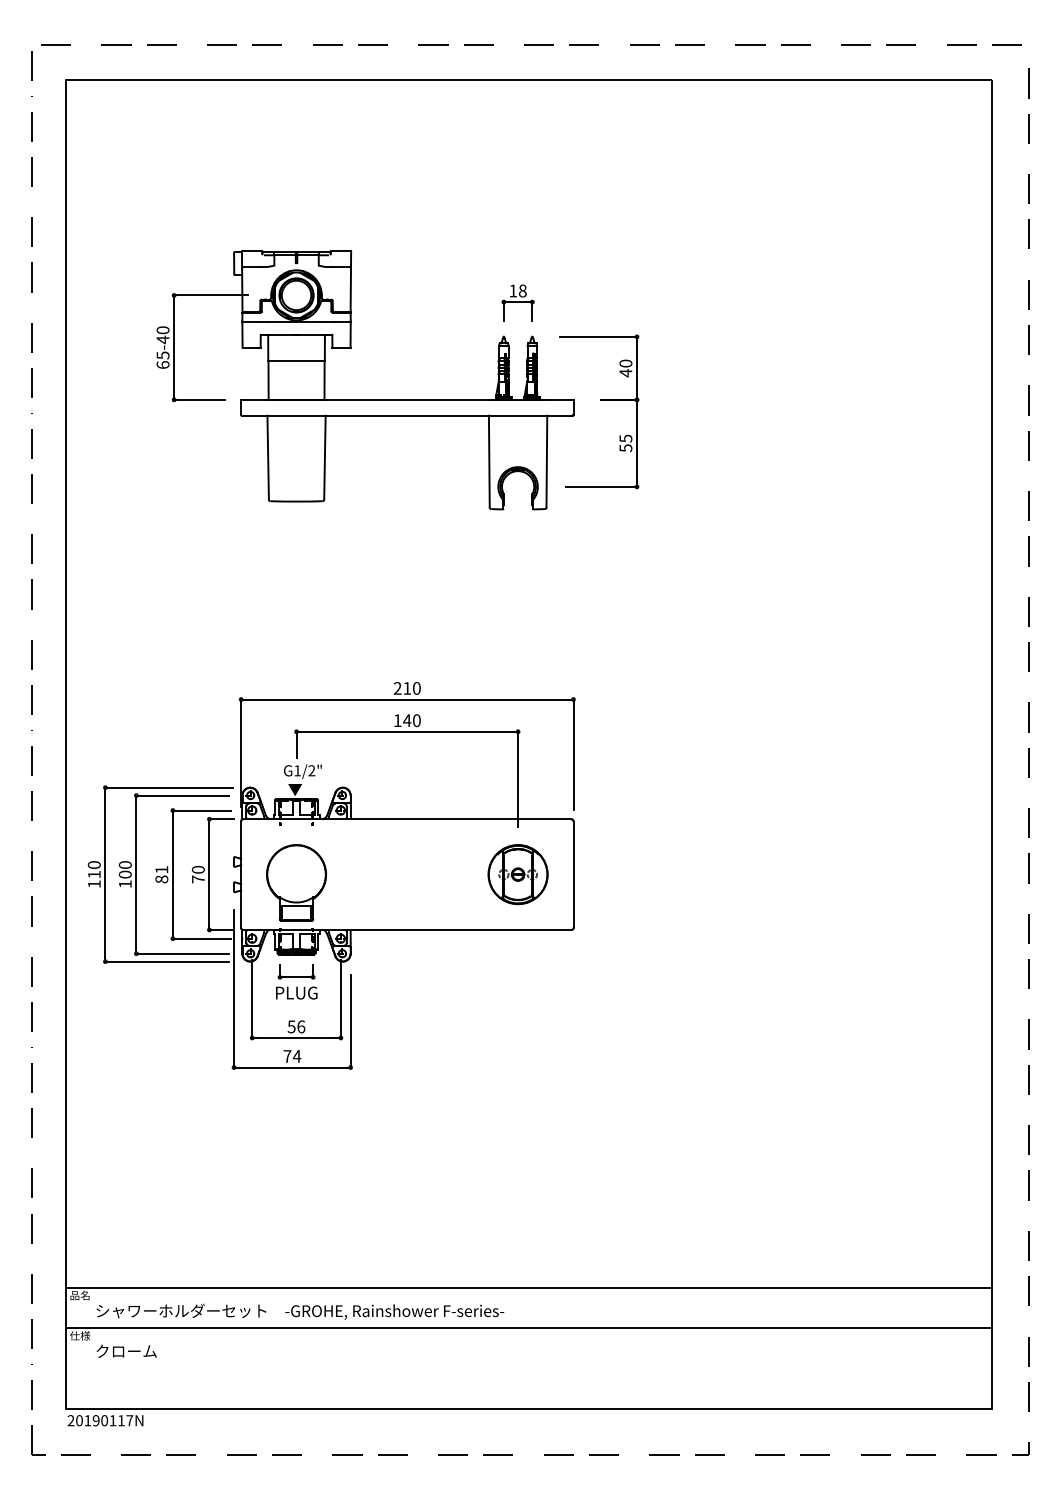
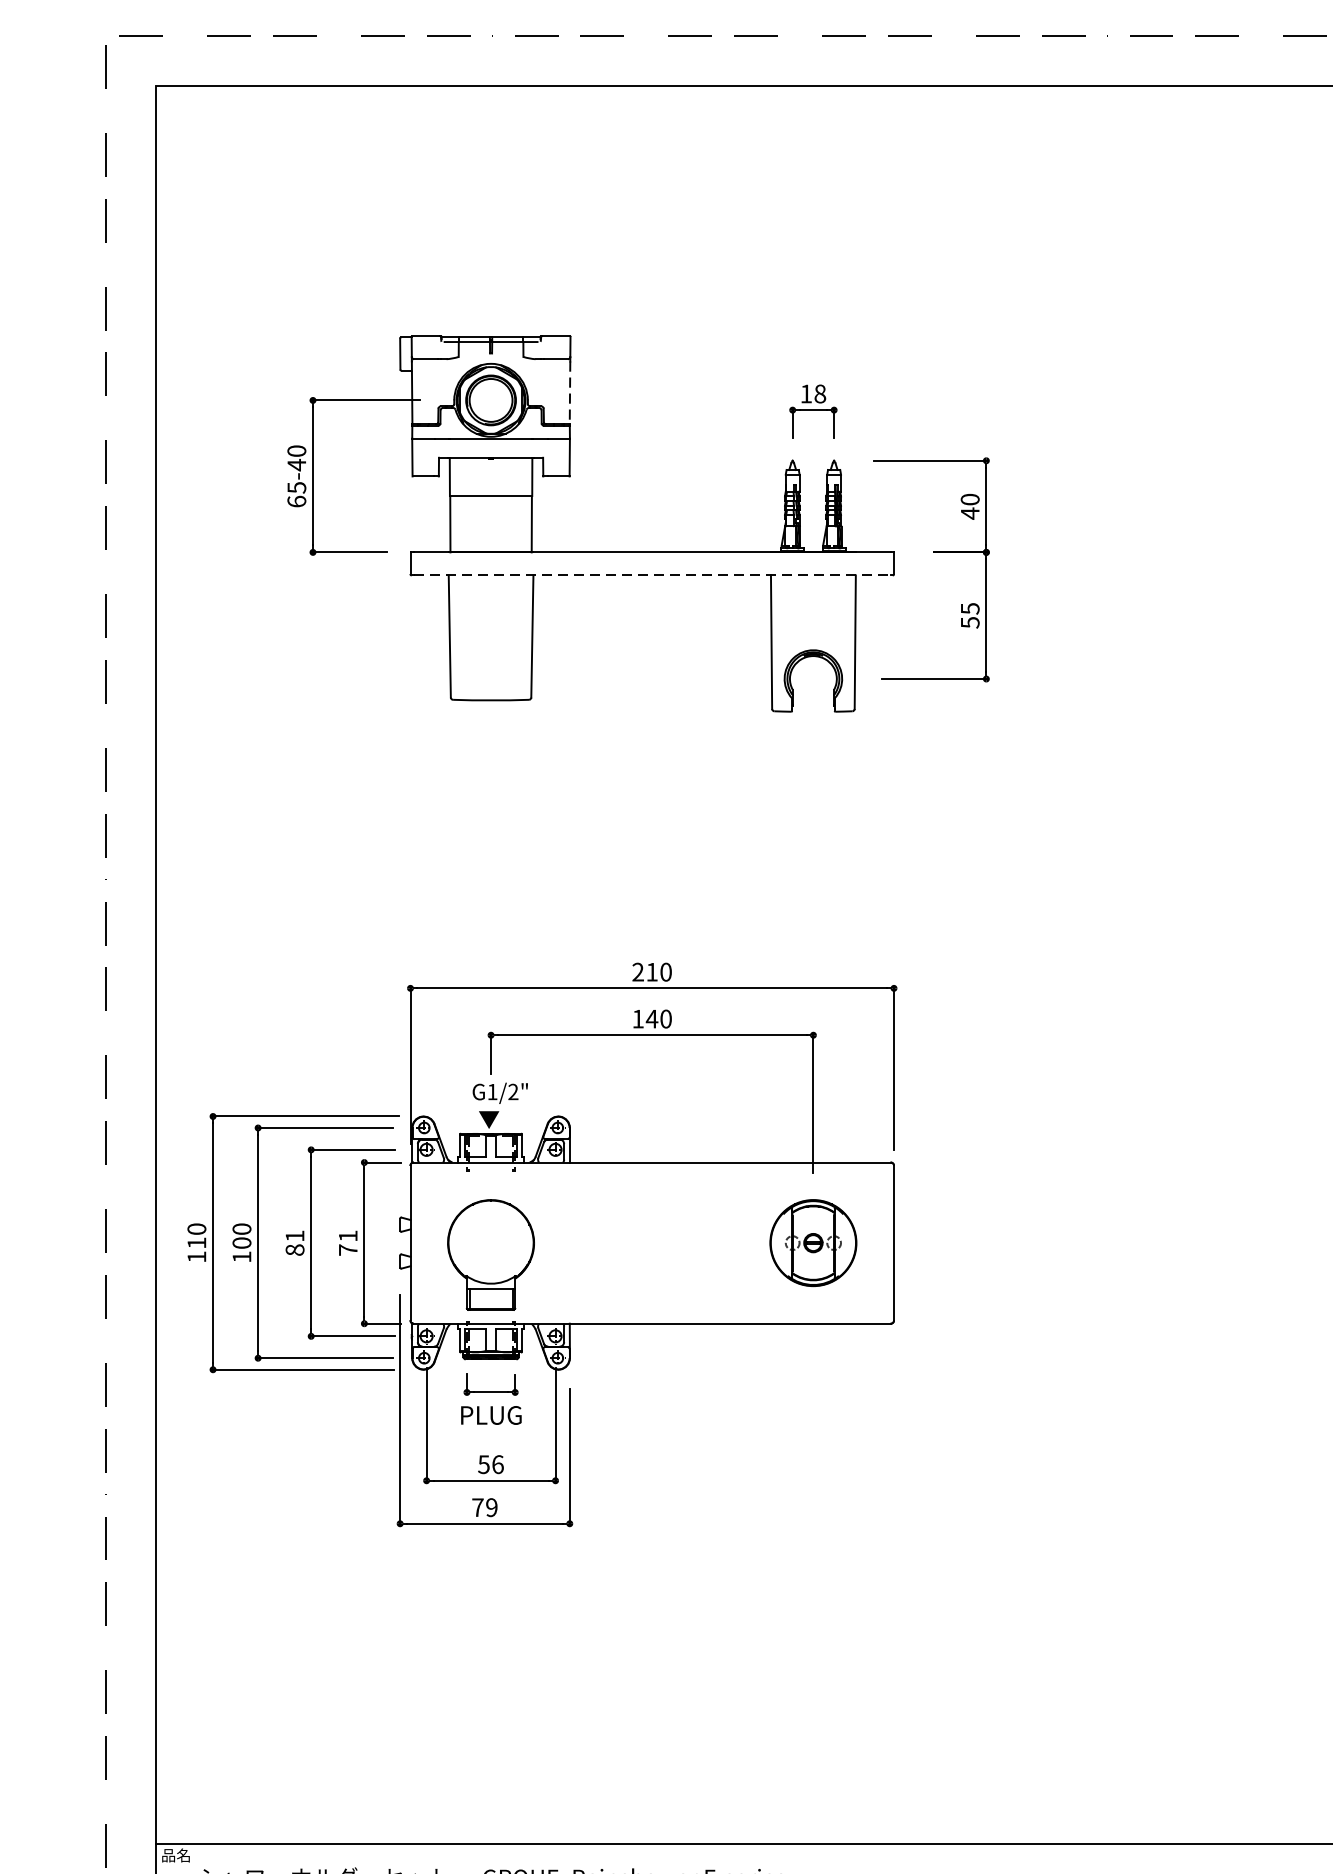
line: (350, 290) -> (569, 393), solid -> dashed
line: (407, 415) -> (652, 575), solid -> dashed
text: (197, 869) -> (346, 1235), 70 -> 71
text: (296, 1056) -> (490, 1507), 74 -> 79

